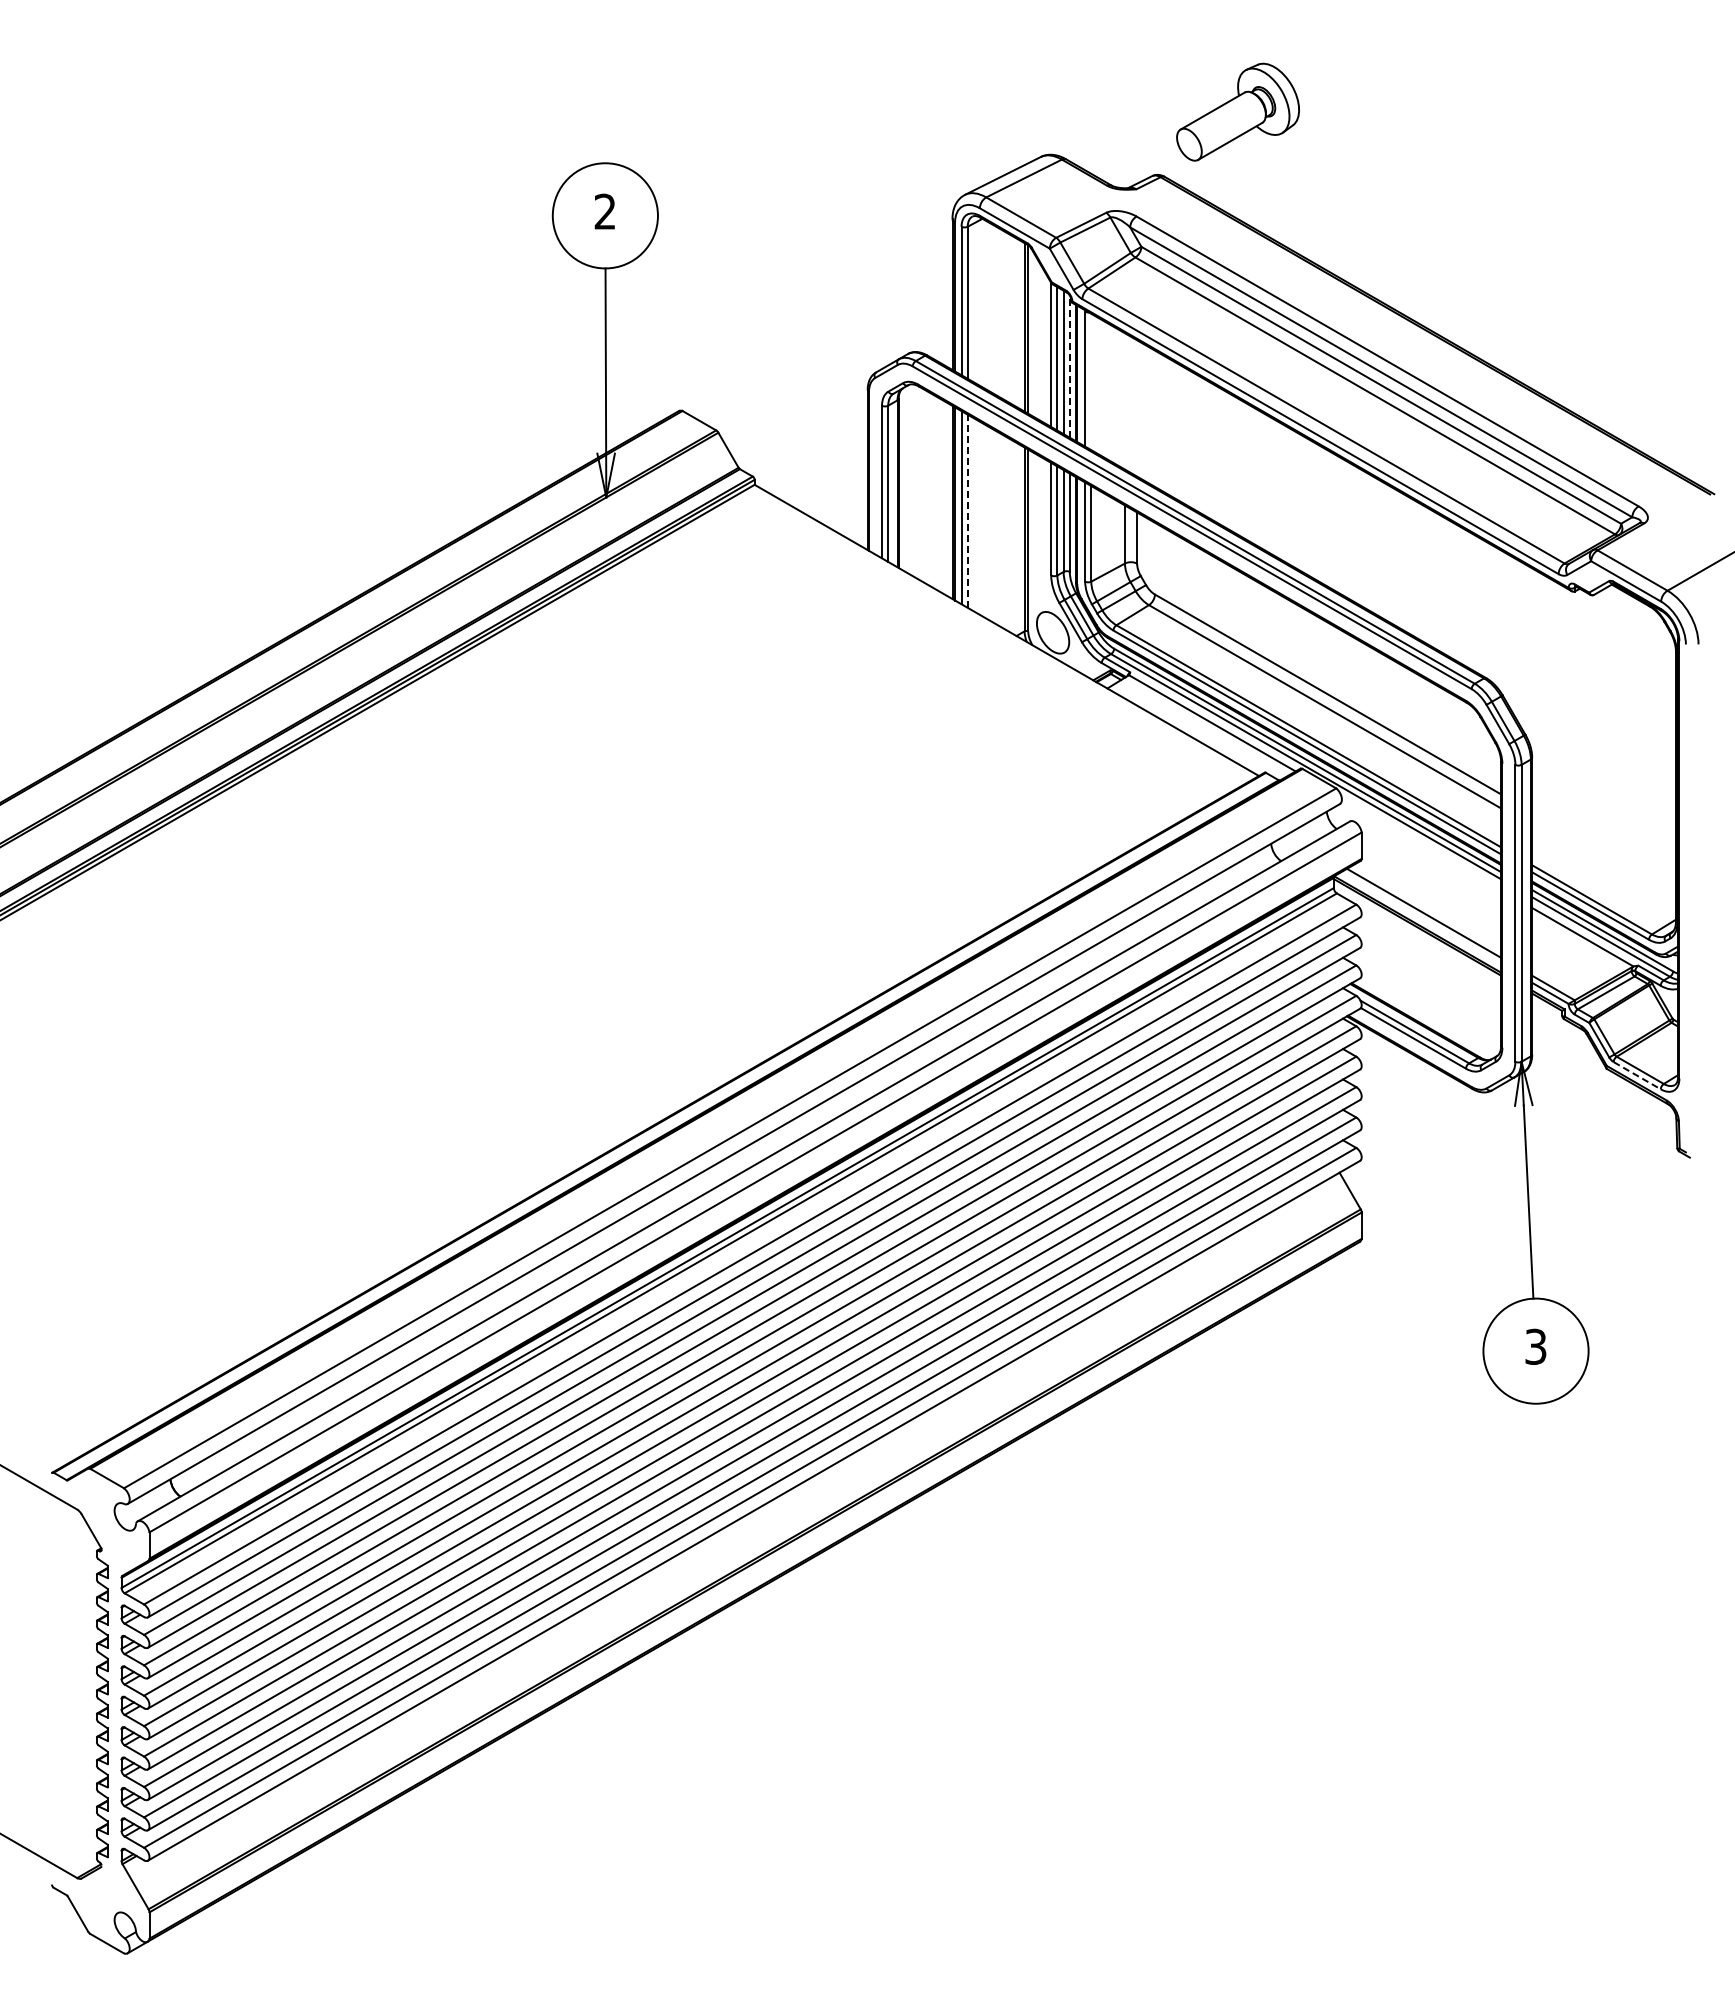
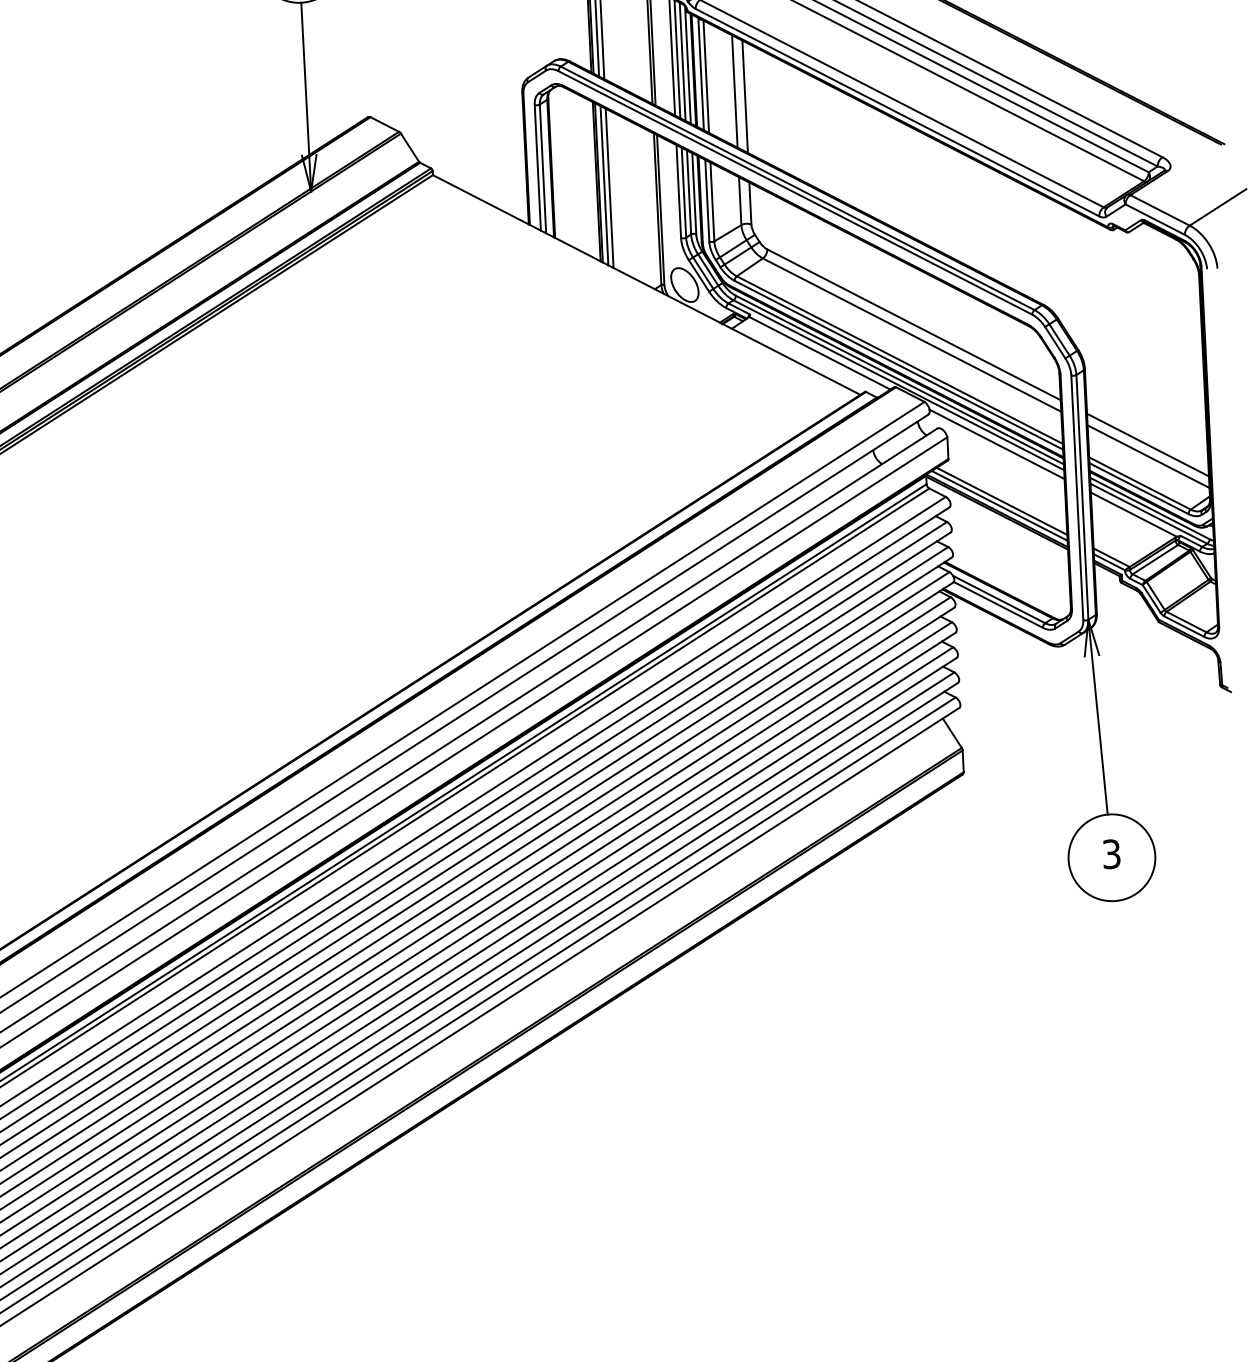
line: (1069, 366) -> (687, 64), dashed -> solid
line: (1091, 381) -> (706, 76), added
line: (1124, 401) -> (734, 91), added
line: (1137, 408) -> (745, 96), added
line: (967, 511) -> (609, 188), dashed -> solid
line: (1421, 844) -> (997, 444), added
line: (1603, 853) -> (1147, 444), added
line: (1603, 867) -> (1148, 456), added
line: (1420, 918) -> (999, 505), added
line: (1637, 1075) -> (1184, 626), dashed -> solid

